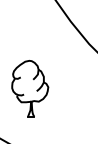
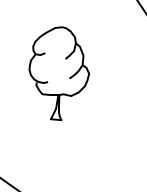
part: (30, 88) -> (59, 73), moved

